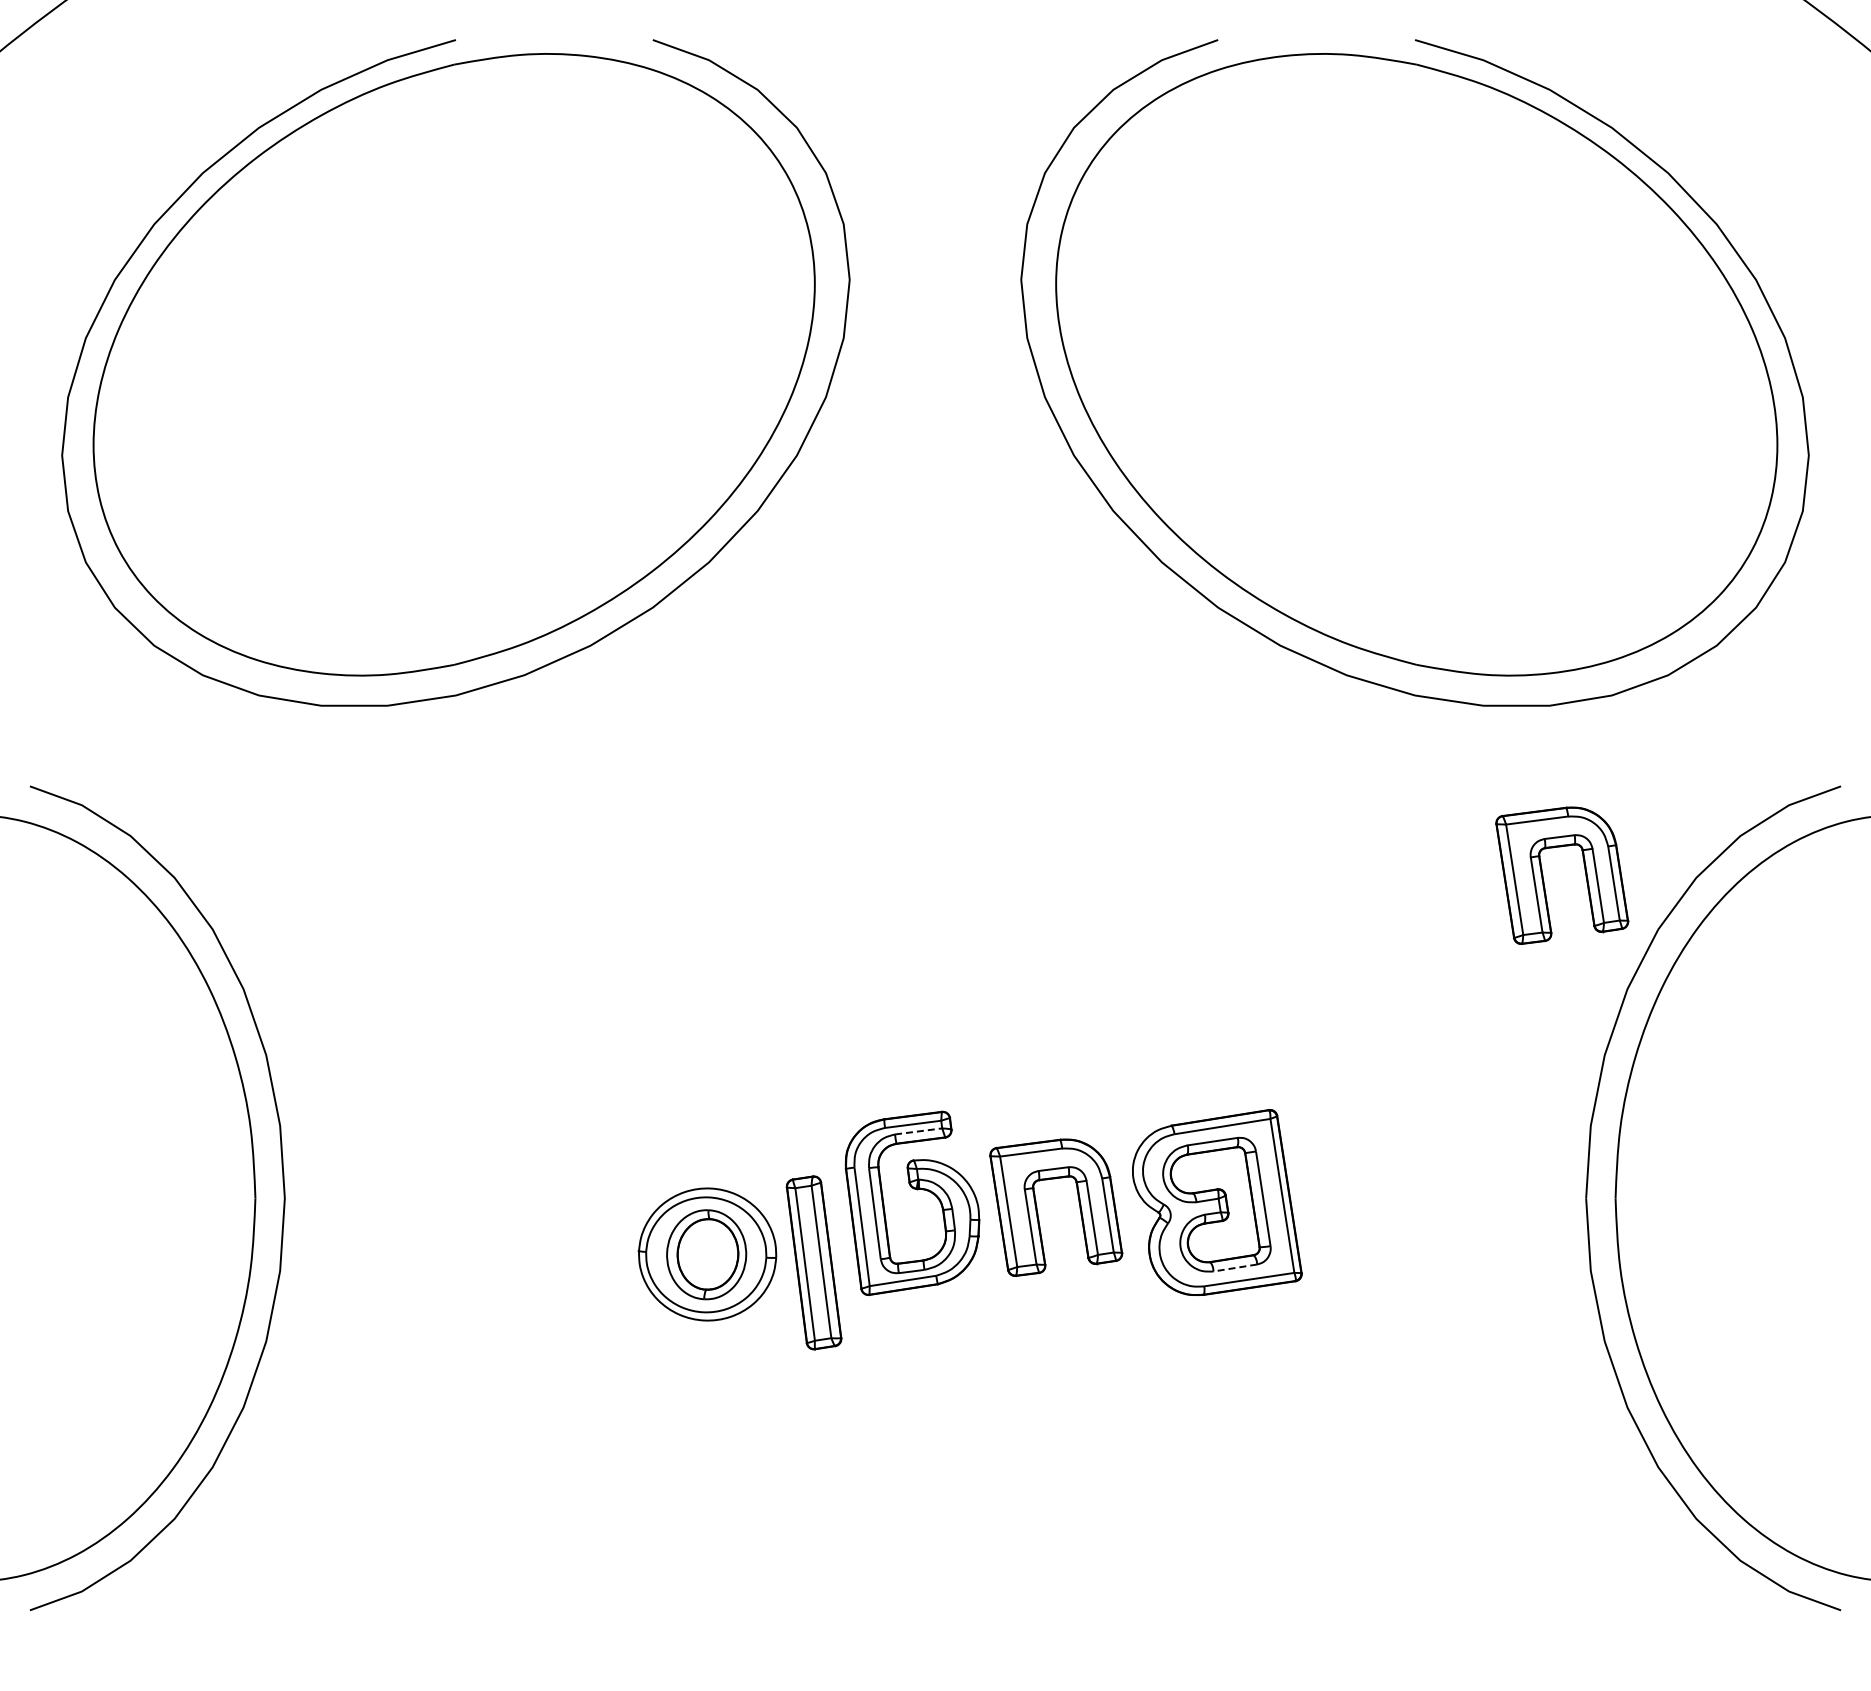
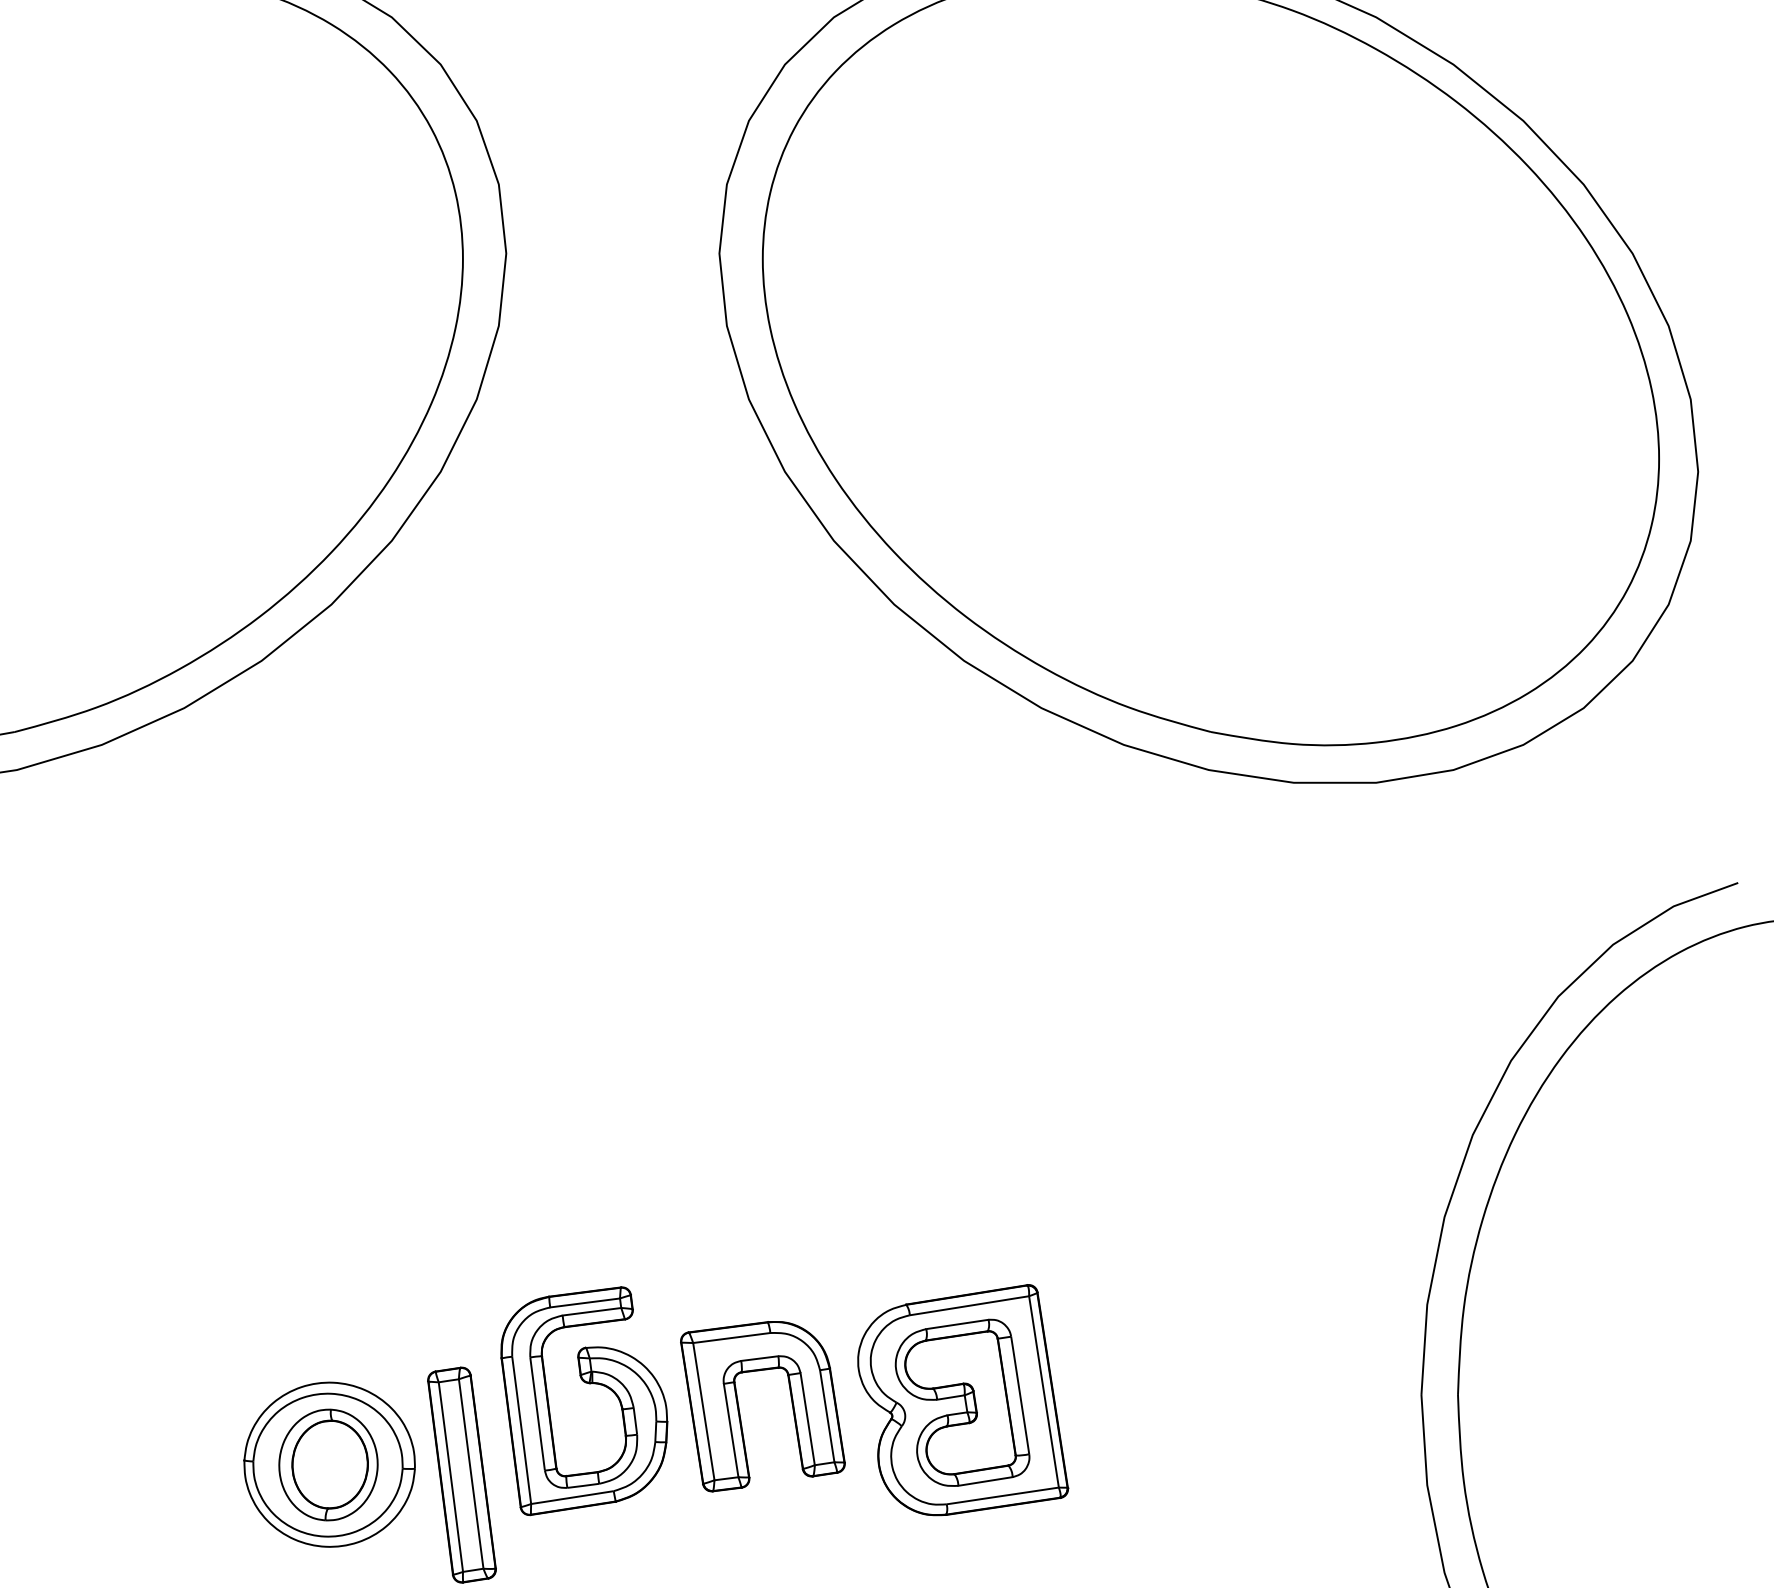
part: (1544, 881) -> (1369, 1001), removed
line: (918, 1131) -> (591, 1311), dashed -> solid
line: (1234, 1268) -> (984, 1482), dashed -> solid

